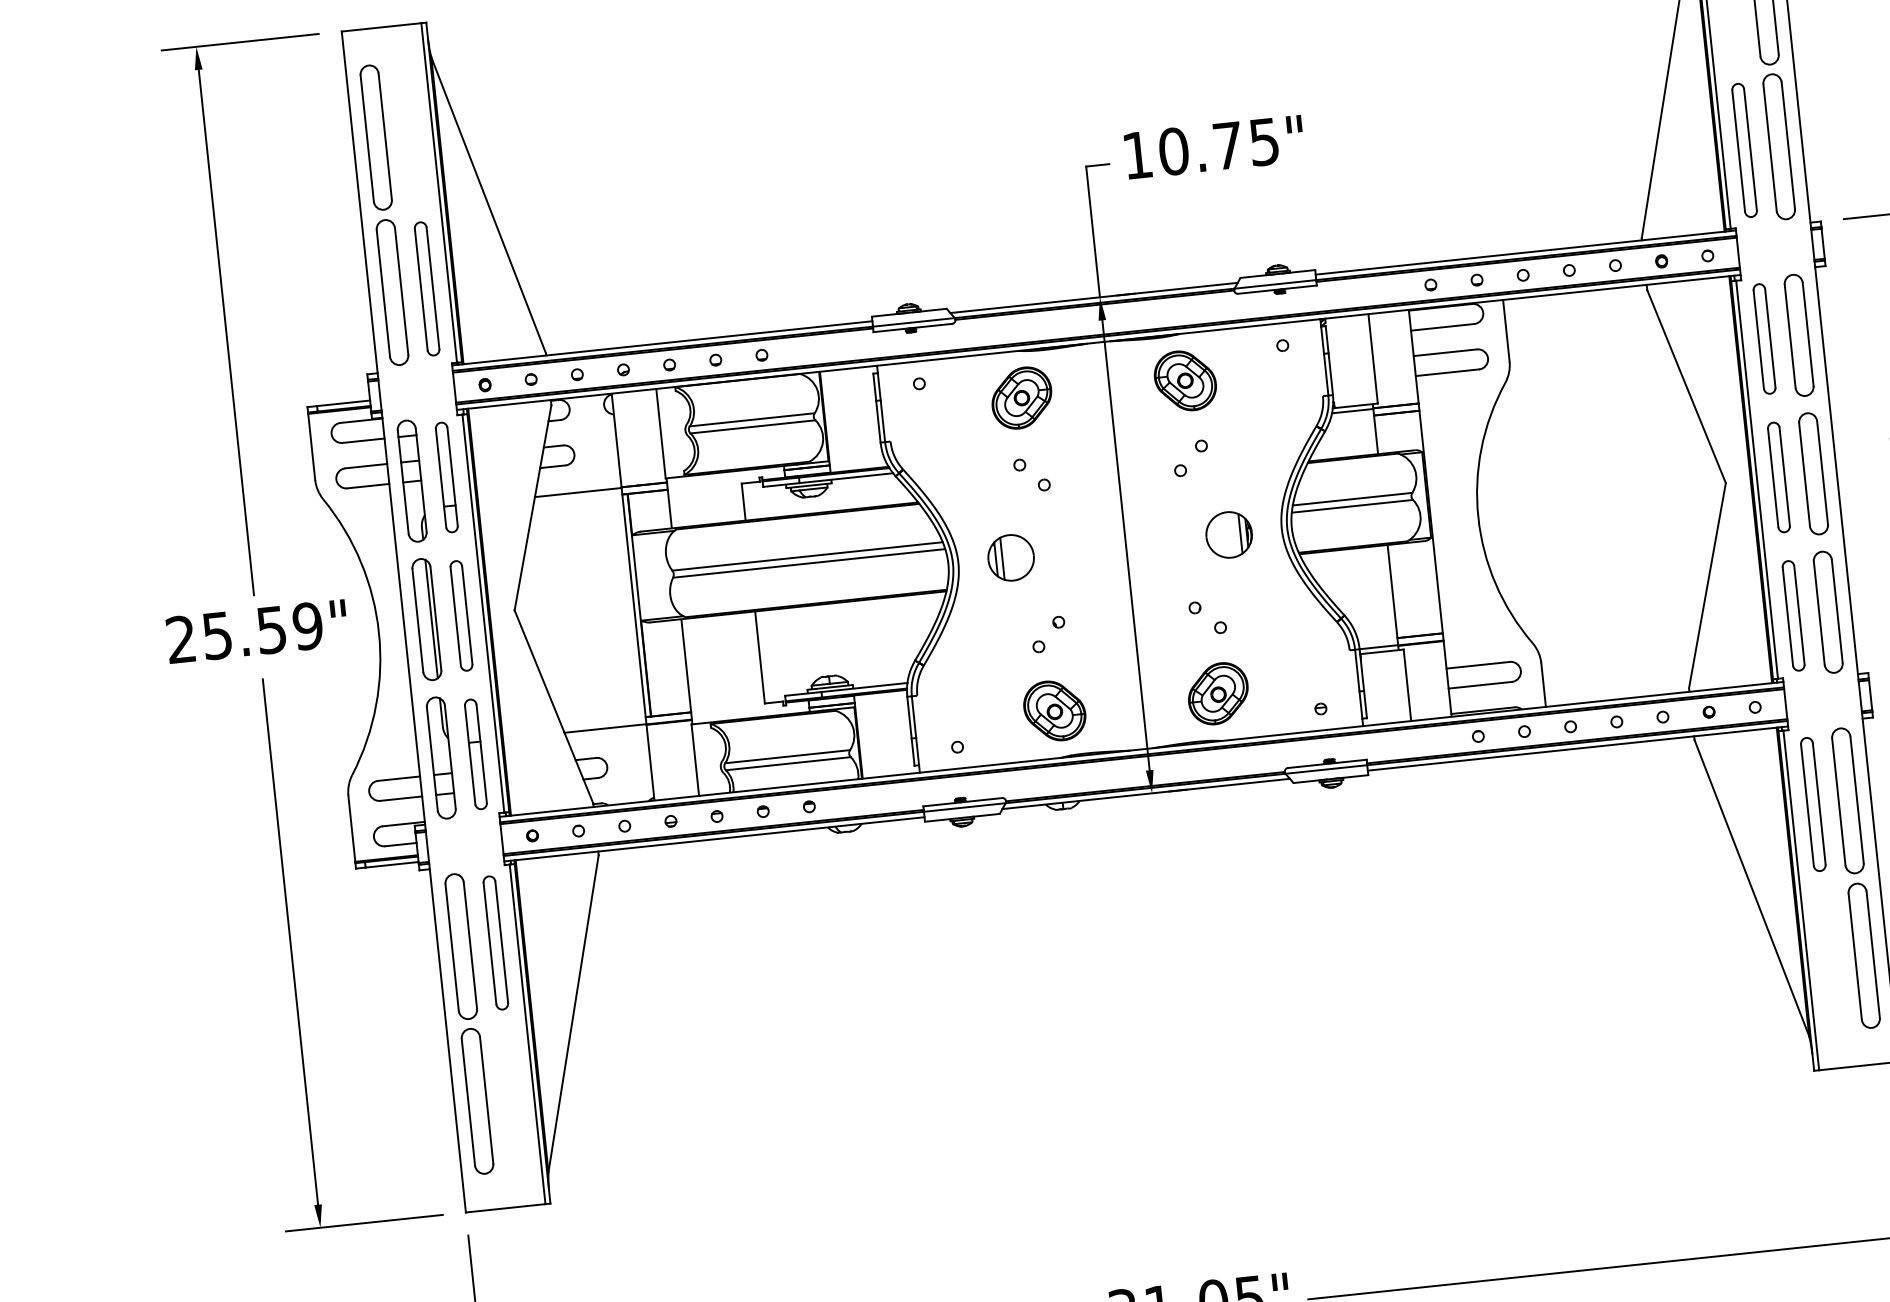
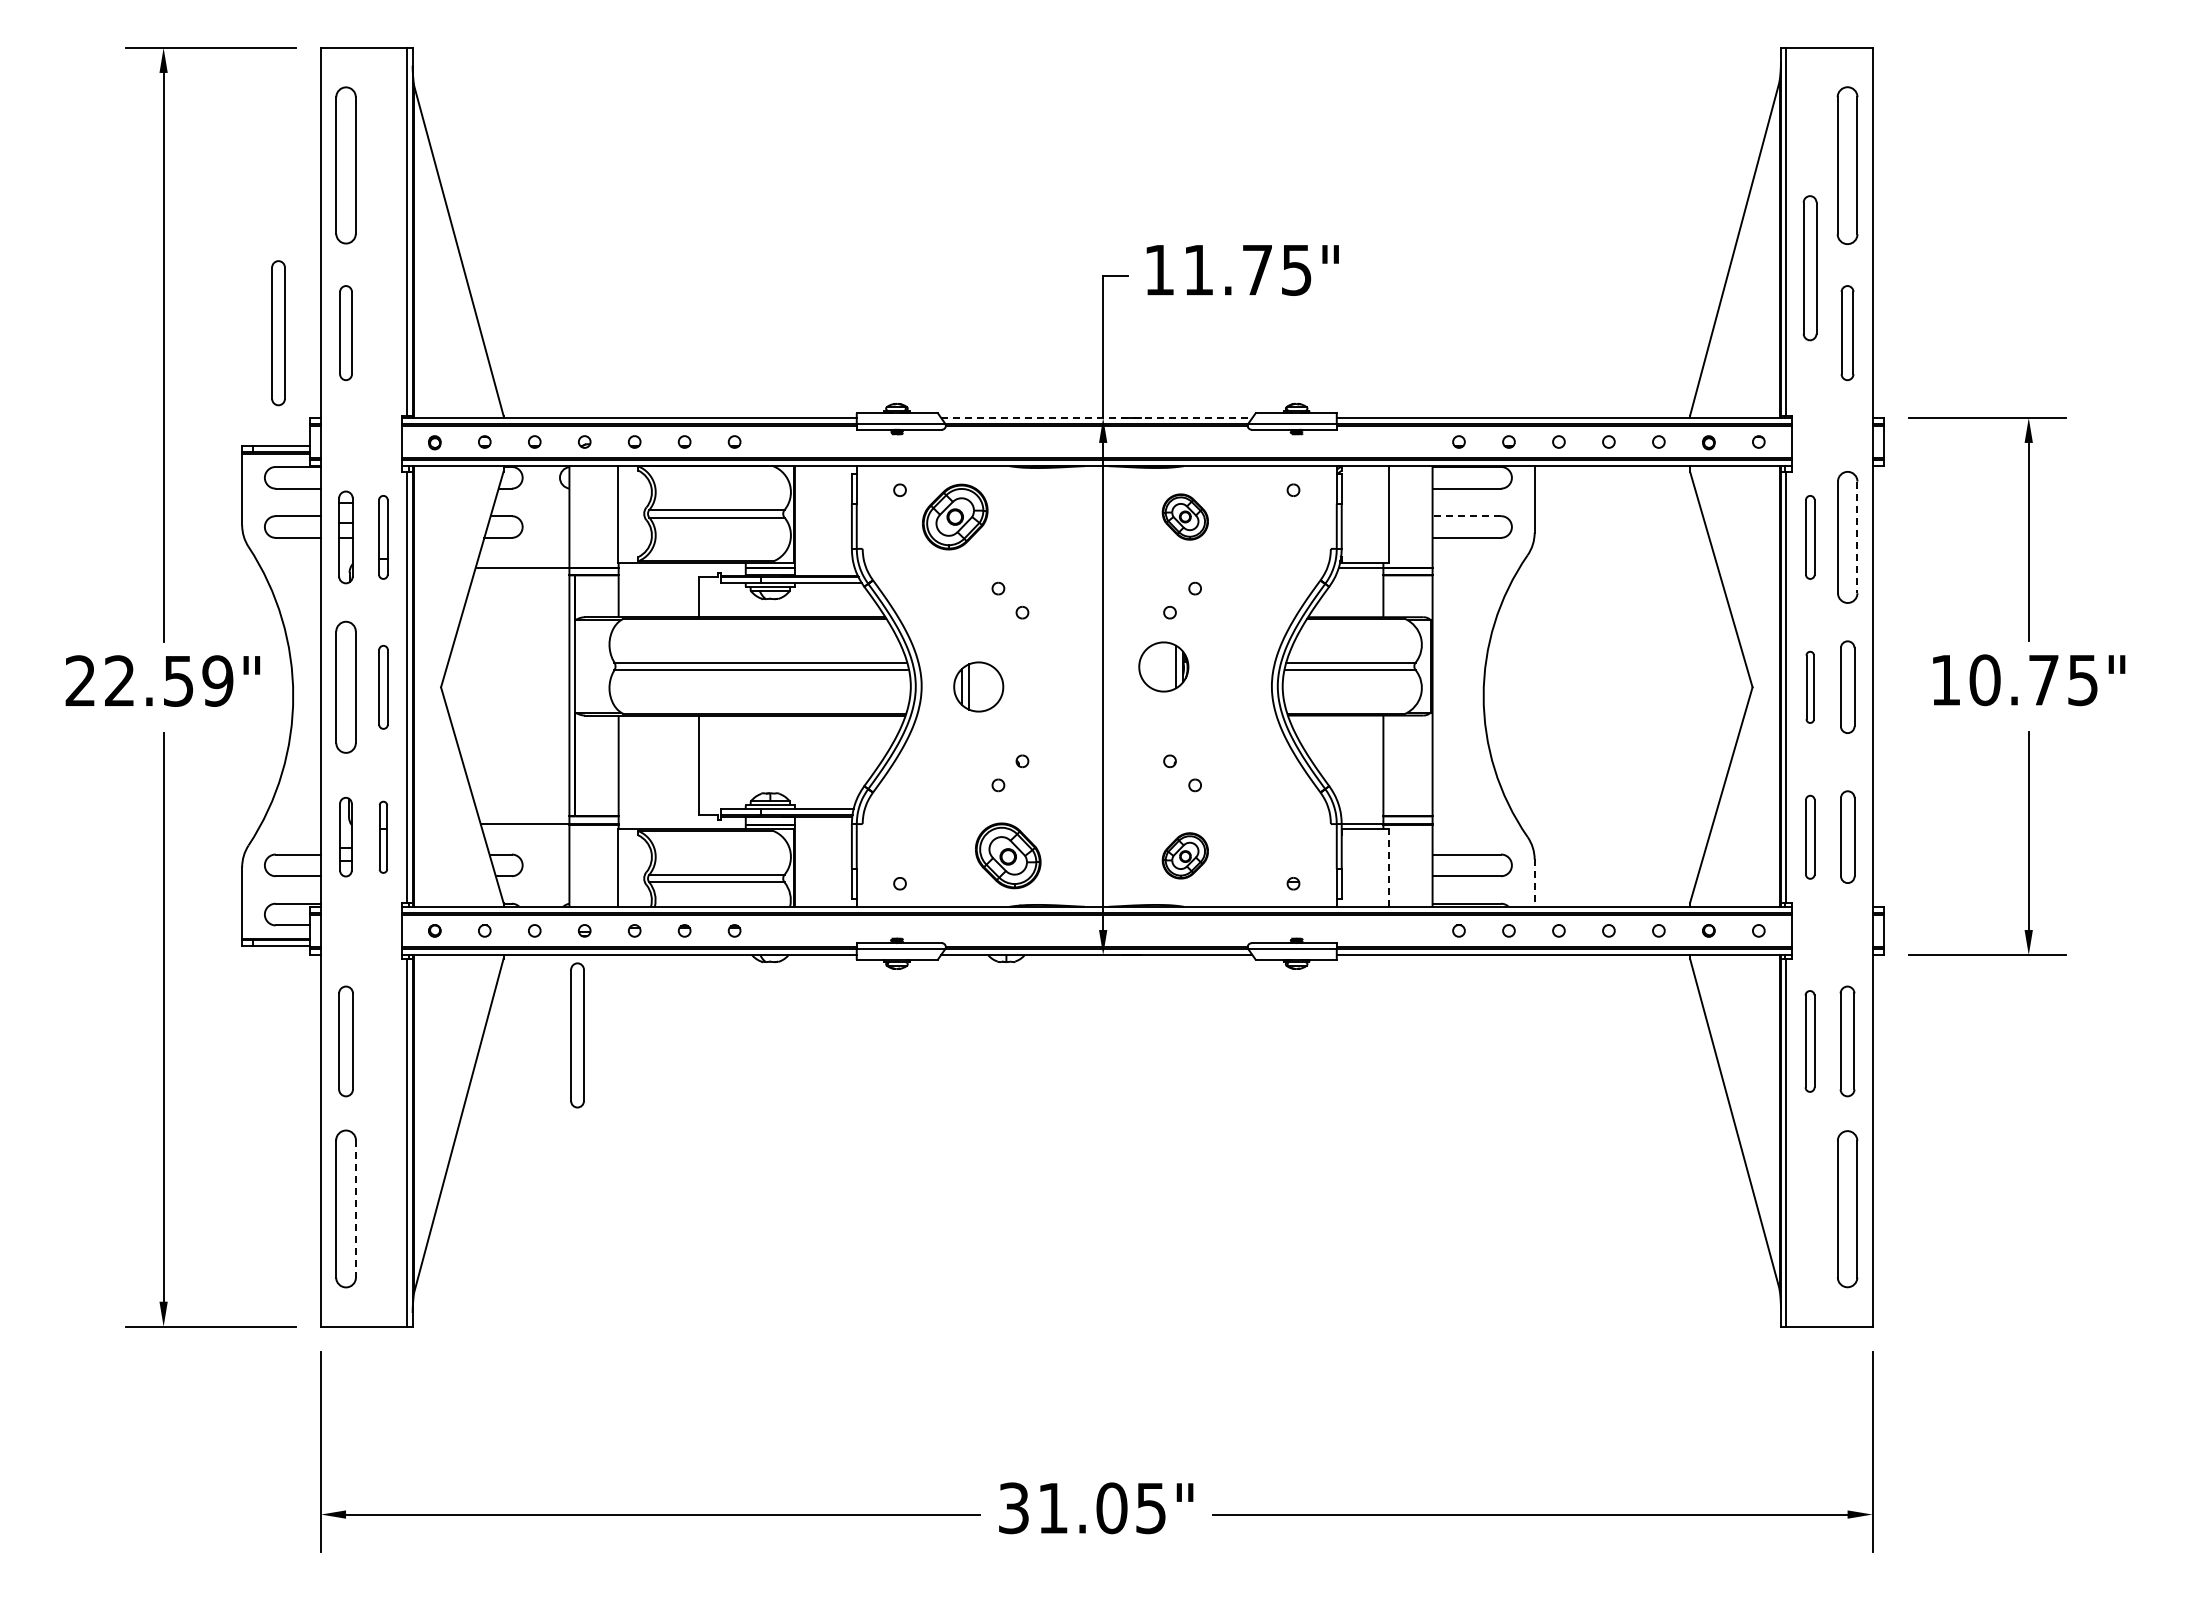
part: (1779, 146) -> (1847, 332), size x0.6
text: (1173, 150) -> (1198, 269), 10.75" -> 11.75"
part: (1744, 150) -> (1809, 268), moved
part: (427, 289) -> (278, 333), moved
part: (391, 291) -> (345, 332), size x0.6
line: (1093, 297) -> (1096, 417), solid -> dashed
line: (1808, 334) -> (1857, 537), solid -> dashed
part: (1764, 339) -> (1810, 537), size x0.7
line: (1445, 353) -> (1466, 516), solid -> dashed
part: (1185, 380) -> (1185, 516), size x0.7
part: (1022, 397) -> (955, 516), moved
part: (1813, 473) -> (1847, 686), size x0.7
part: (446, 477) -> (383, 537), size x0.7
part: (1779, 477) -> (1810, 687), size x0.6
part: (411, 481) -> (345, 537), size x0.7
part: (1228, 534) -> (1163, 666), moved
part: (1827, 611) -> (1847, 836), size x0.7
part: (461, 616) -> (383, 687), size x0.7
part: (1793, 616) -> (1810, 837), size x0.7
line: (431, 619) -> (351, 687), removed
text: (217, 635) -> (119, 680), 25.59" -> 22.59"
line: (1407, 685) -> (1388, 868), solid -> dashed
line: (1543, 685) -> (1534, 883), solid -> dashed
part: (1218, 693) -> (1185, 855), size x0.7
part: (476, 754) -> (383, 837), size x0.6
part: (440, 757) -> (345, 836), size x0.6
part: (1847, 800) -> (1847, 1041), size x0.7
part: (1812, 804) -> (1809, 1041), size x0.7
part: (495, 943) -> (577, 1035), moved
part: (460, 946) -> (345, 1041), size x0.7
line: (486, 1099) -> (355, 1208), solid -> dashed

